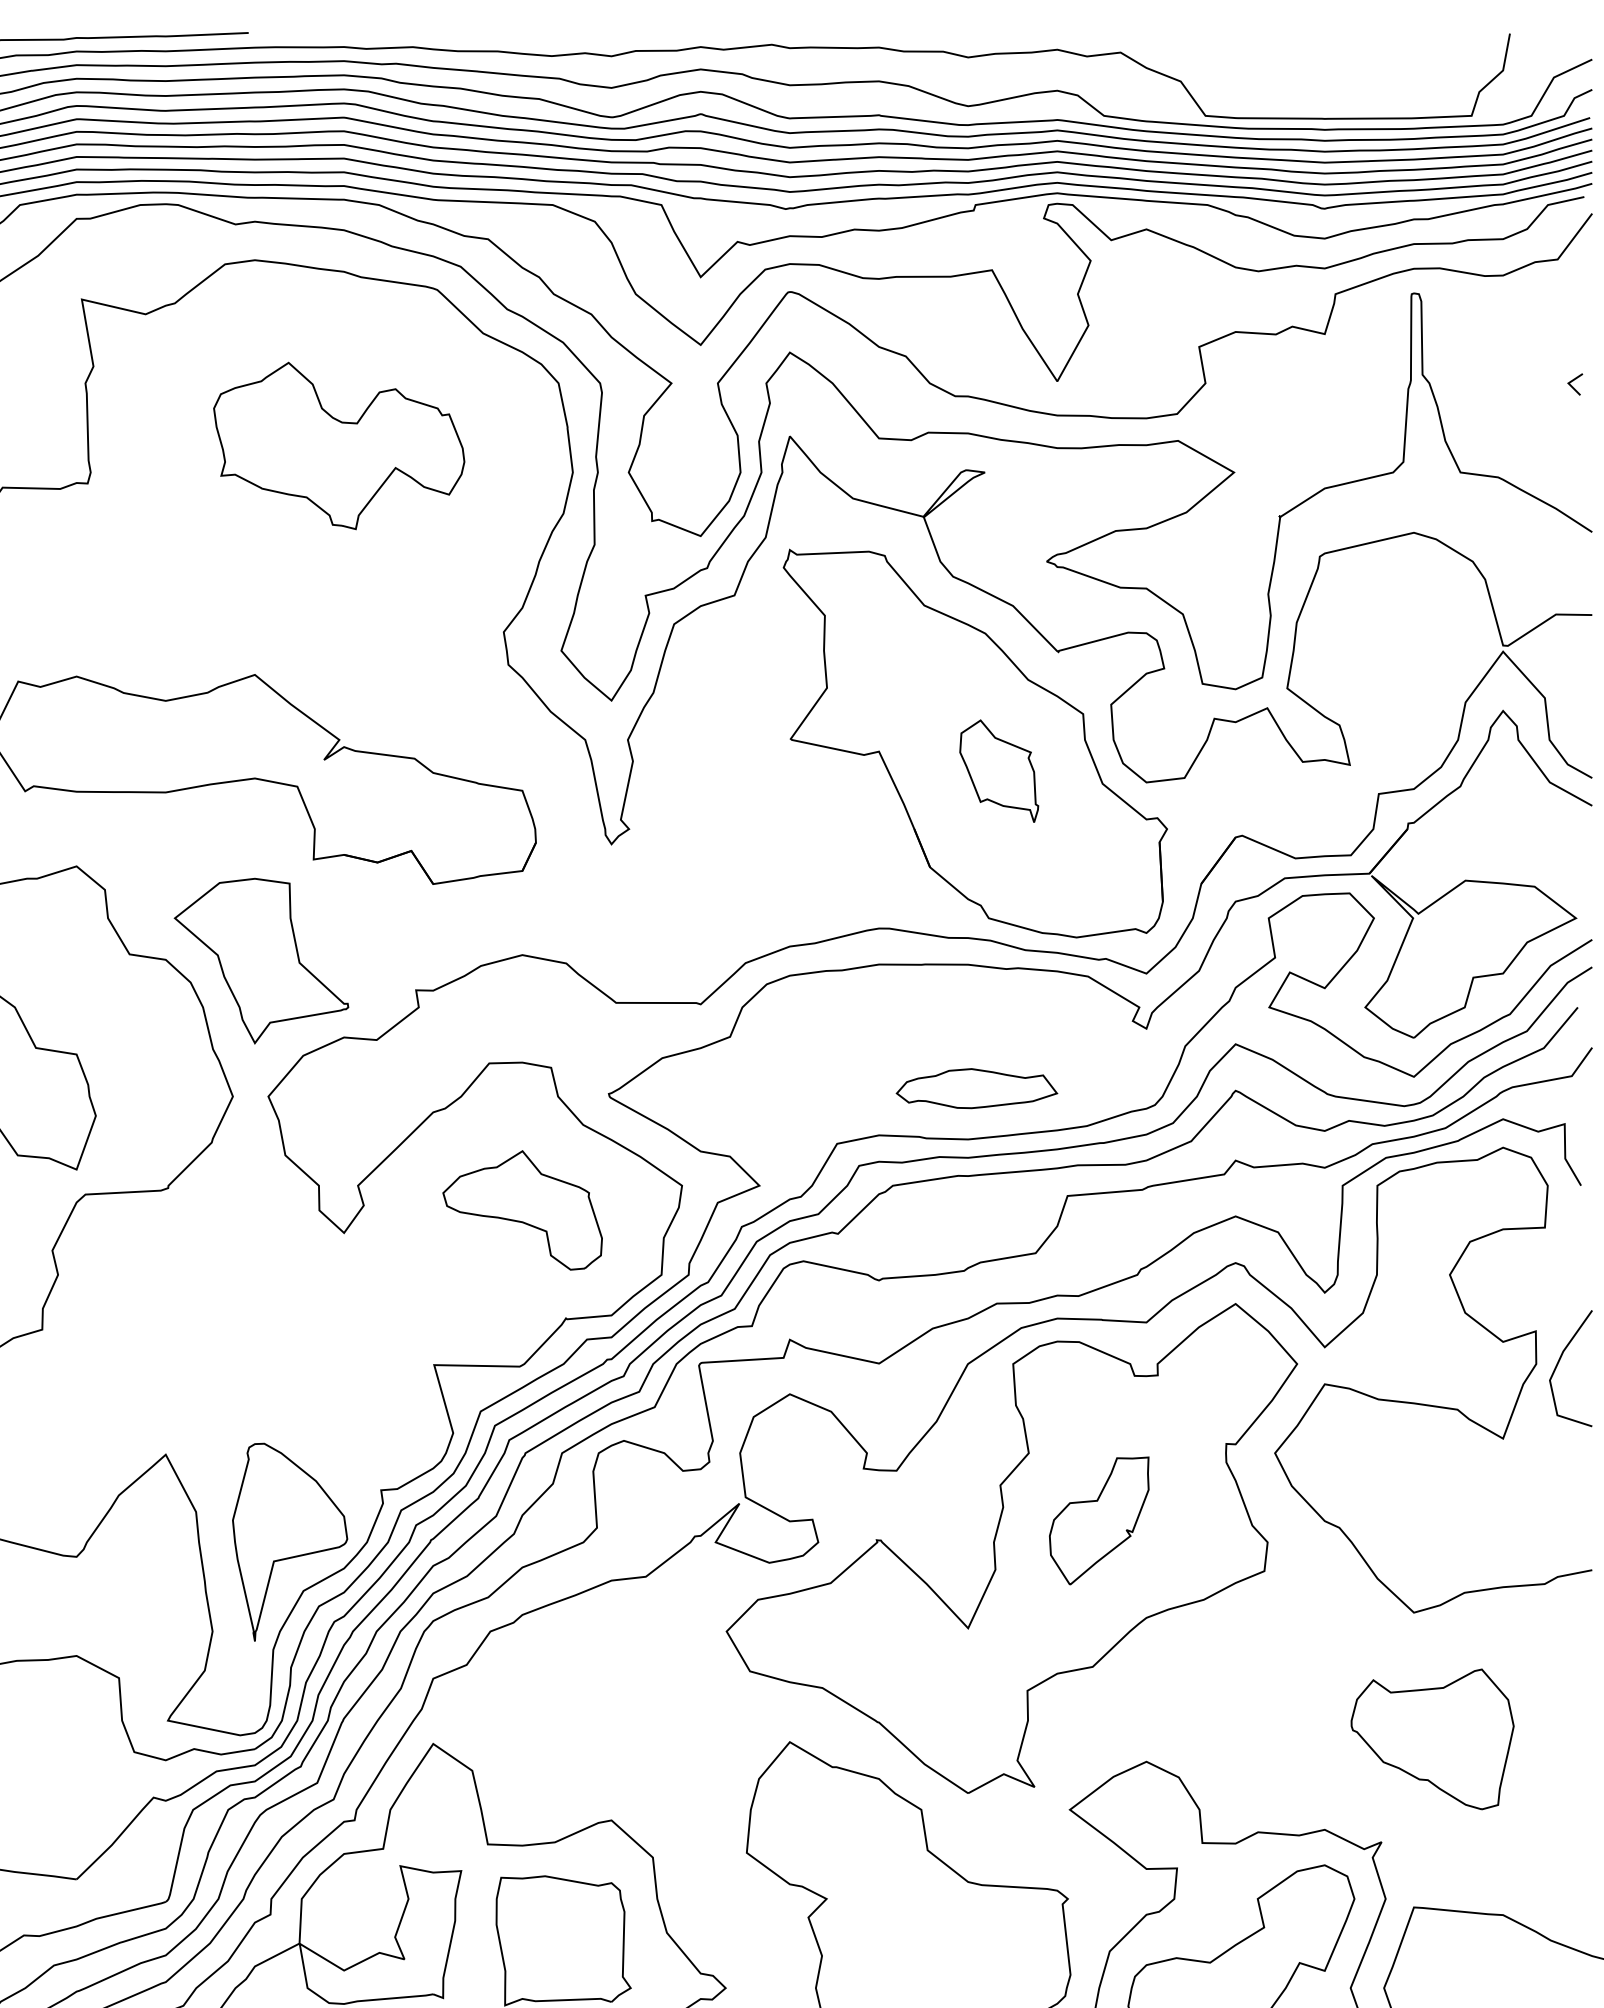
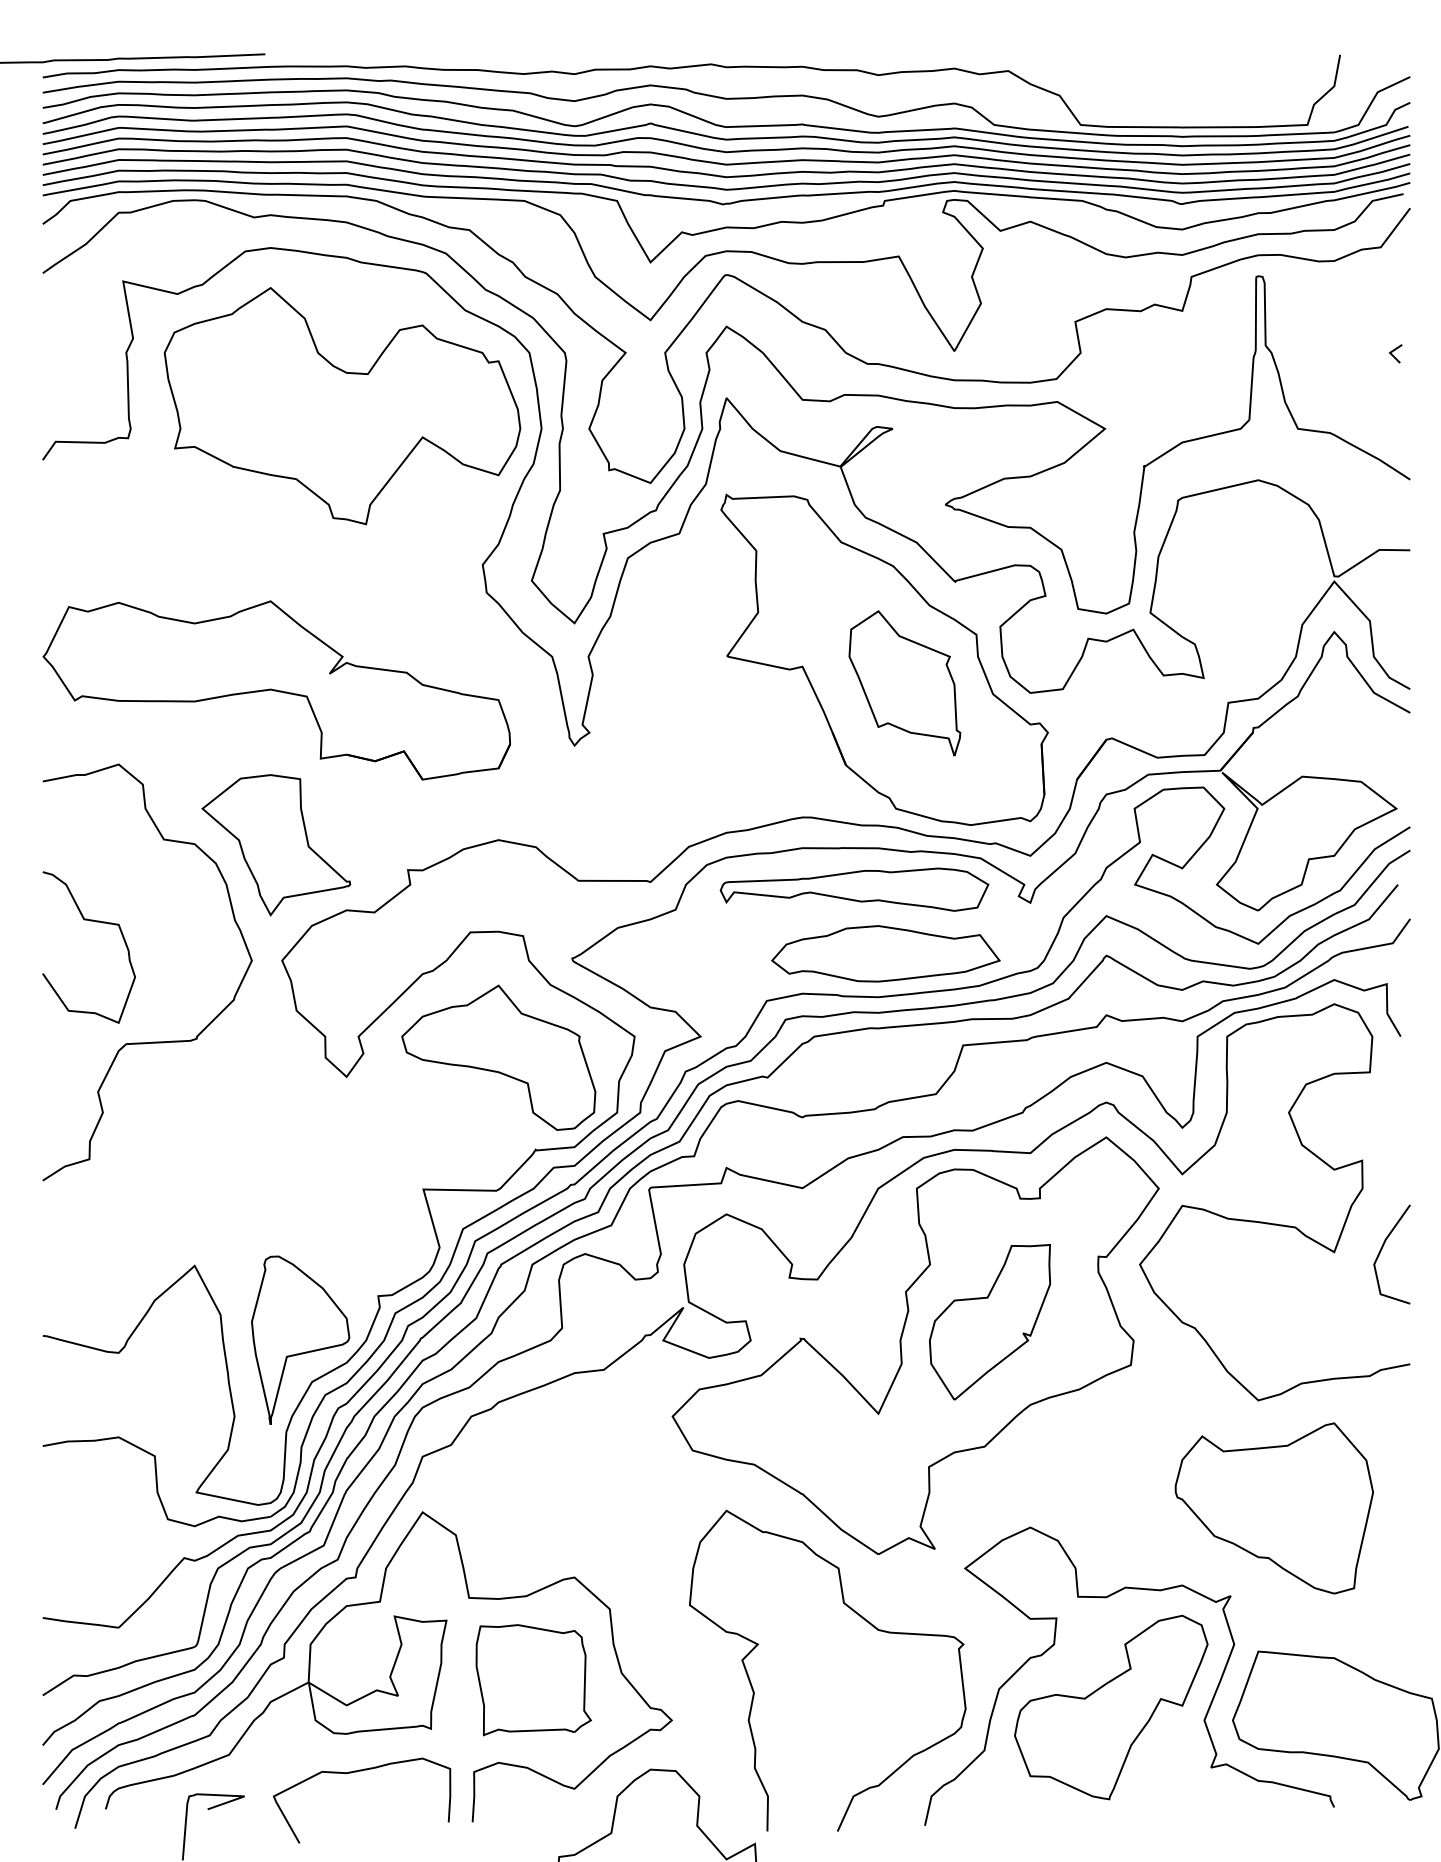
part: (339, 446) -> (342, 406), size x1.67
part: (998, 771) -> (904, 683), size x1.67
part: (940, 1013) -> (854, 889), added
part: (976, 1088) -> (885, 953), size x1.67
part: (522, 1210) -> (498, 1057), size x1.43
line: (1559, 1362) -> (1382, 1249), moved
part: (1099, 1521) -> (990, 1322), size x1.43
part: (1431, 1739) -> (1273, 1508), size x1.43

